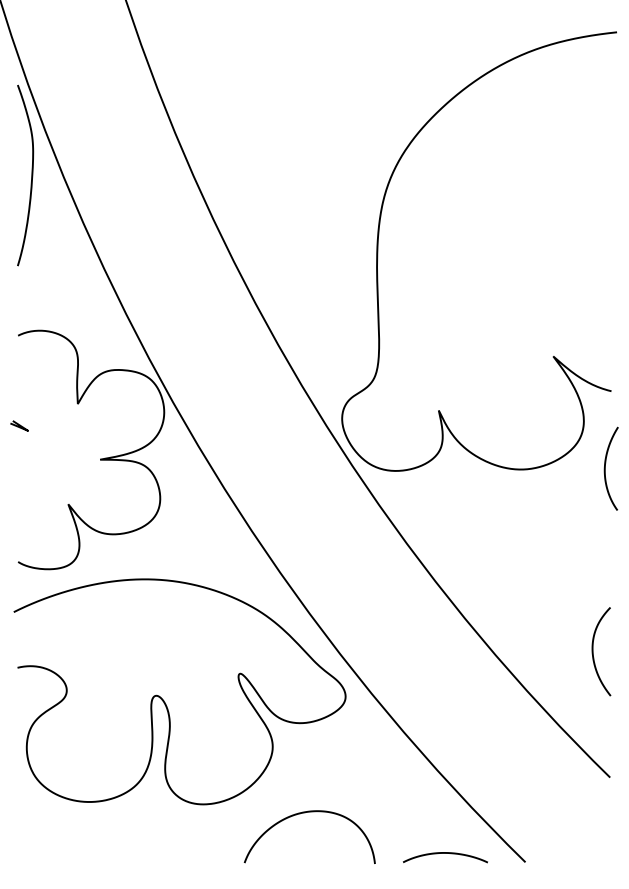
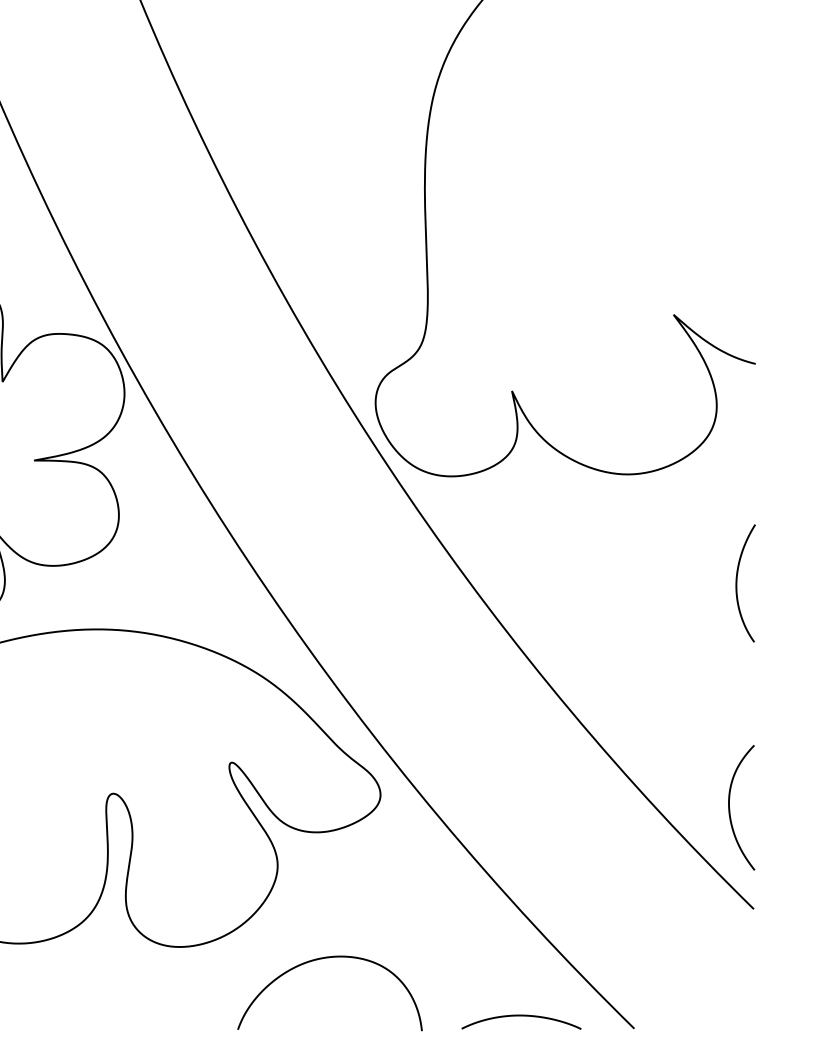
curve: (605, 468) -> (737, 583), moved
curve: (593, 651) -> (730, 807), moved

